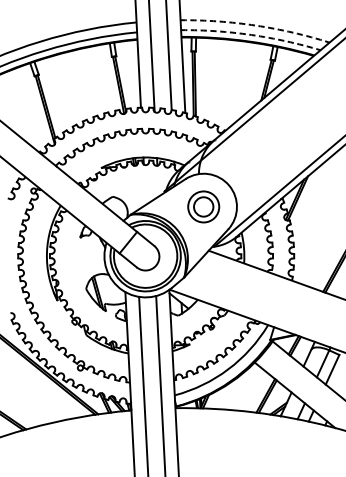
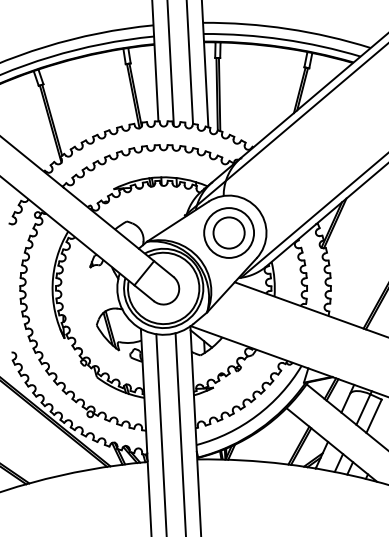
arc: (255, 25) -> (287, 28), dashed -> solid
arc: (251, 35) -> (282, 39), dashed -> solid
part: (203, 206) -> (228, 232), size x1.43

